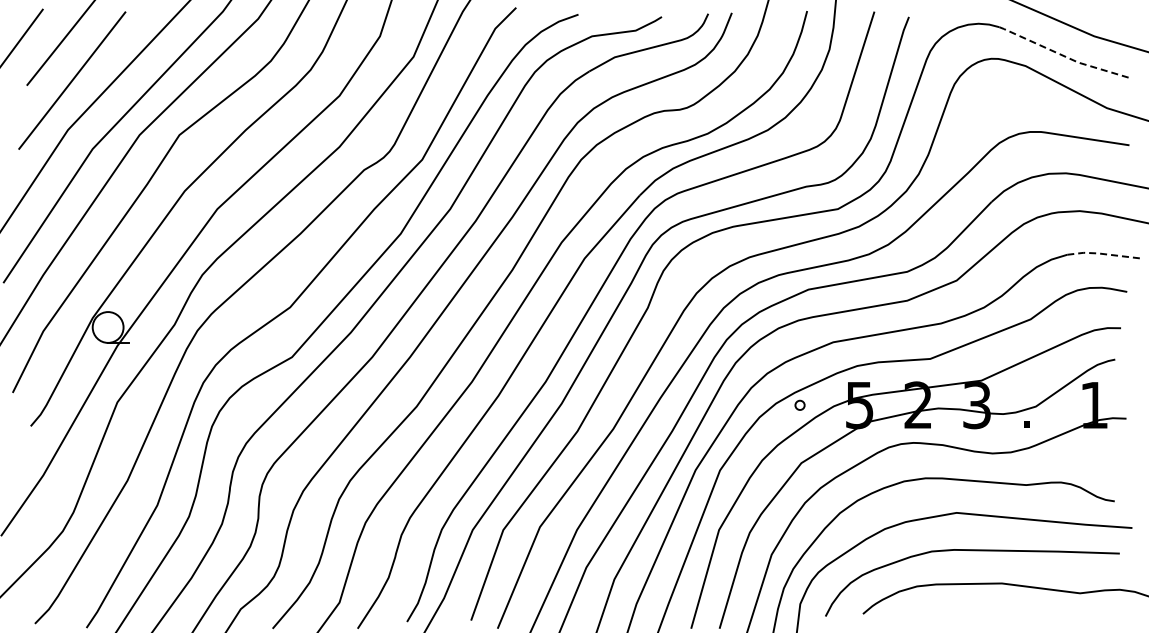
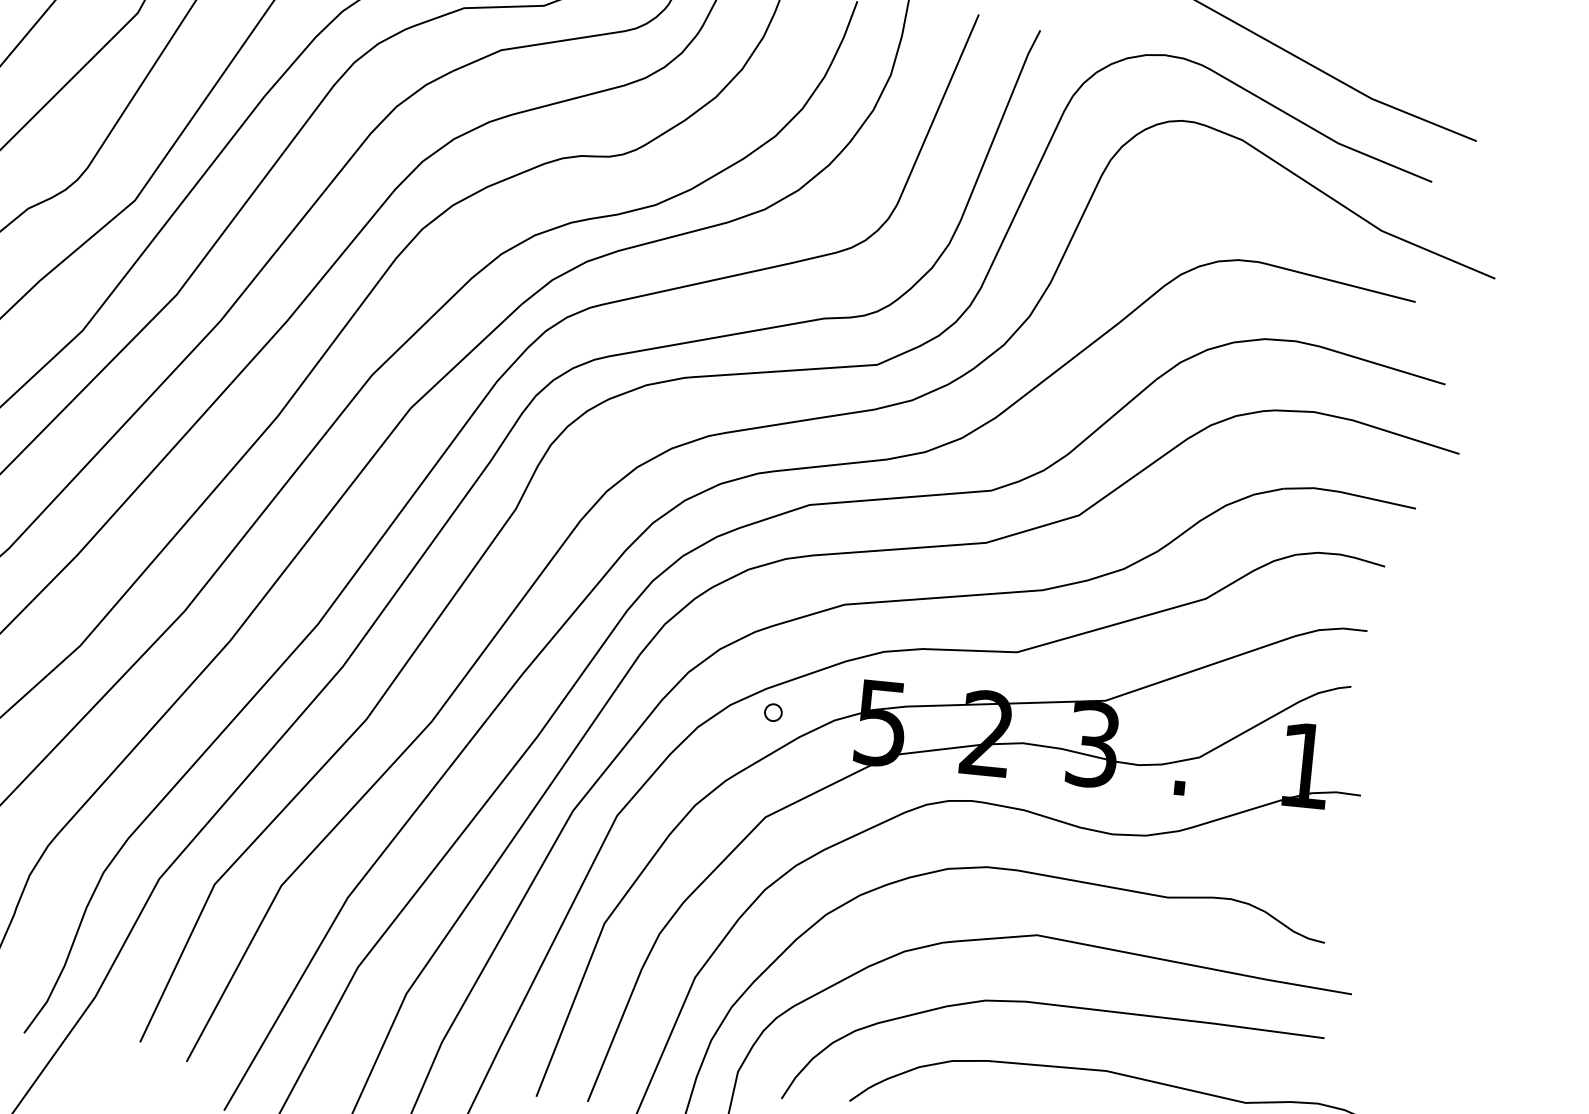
line: (1063, 56) -> (1312, 129), dashed -> solid
line: (1103, 254) -> (1349, 494), dashed -> solid

